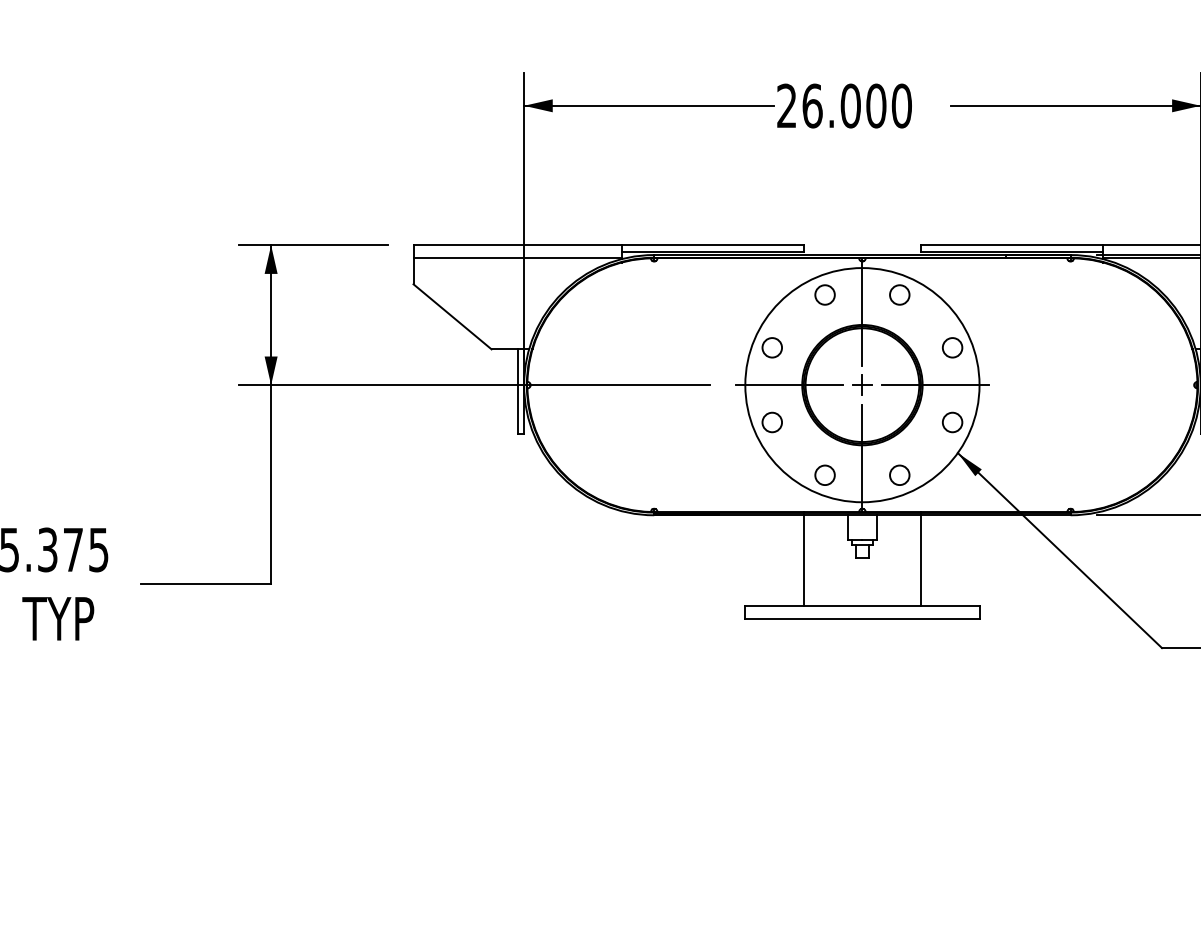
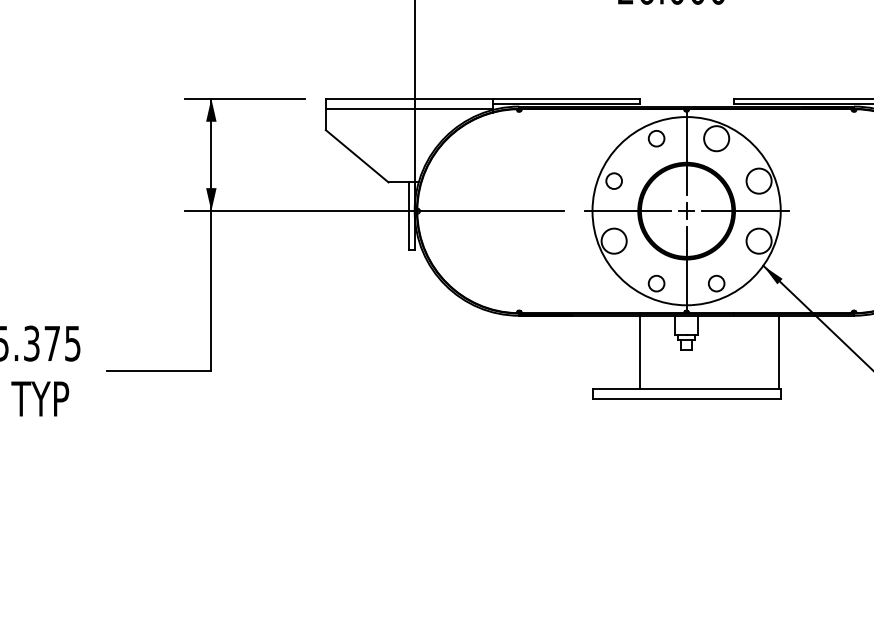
circle: (899, 294) -> (716, 138), size x1.6
circle: (952, 347) -> (759, 180), size x1.6
circle: (772, 422) -> (614, 241), size x1.6
circle: (952, 422) -> (759, 241), size x1.6
line: (920, 560) -> (778, 352), moved

